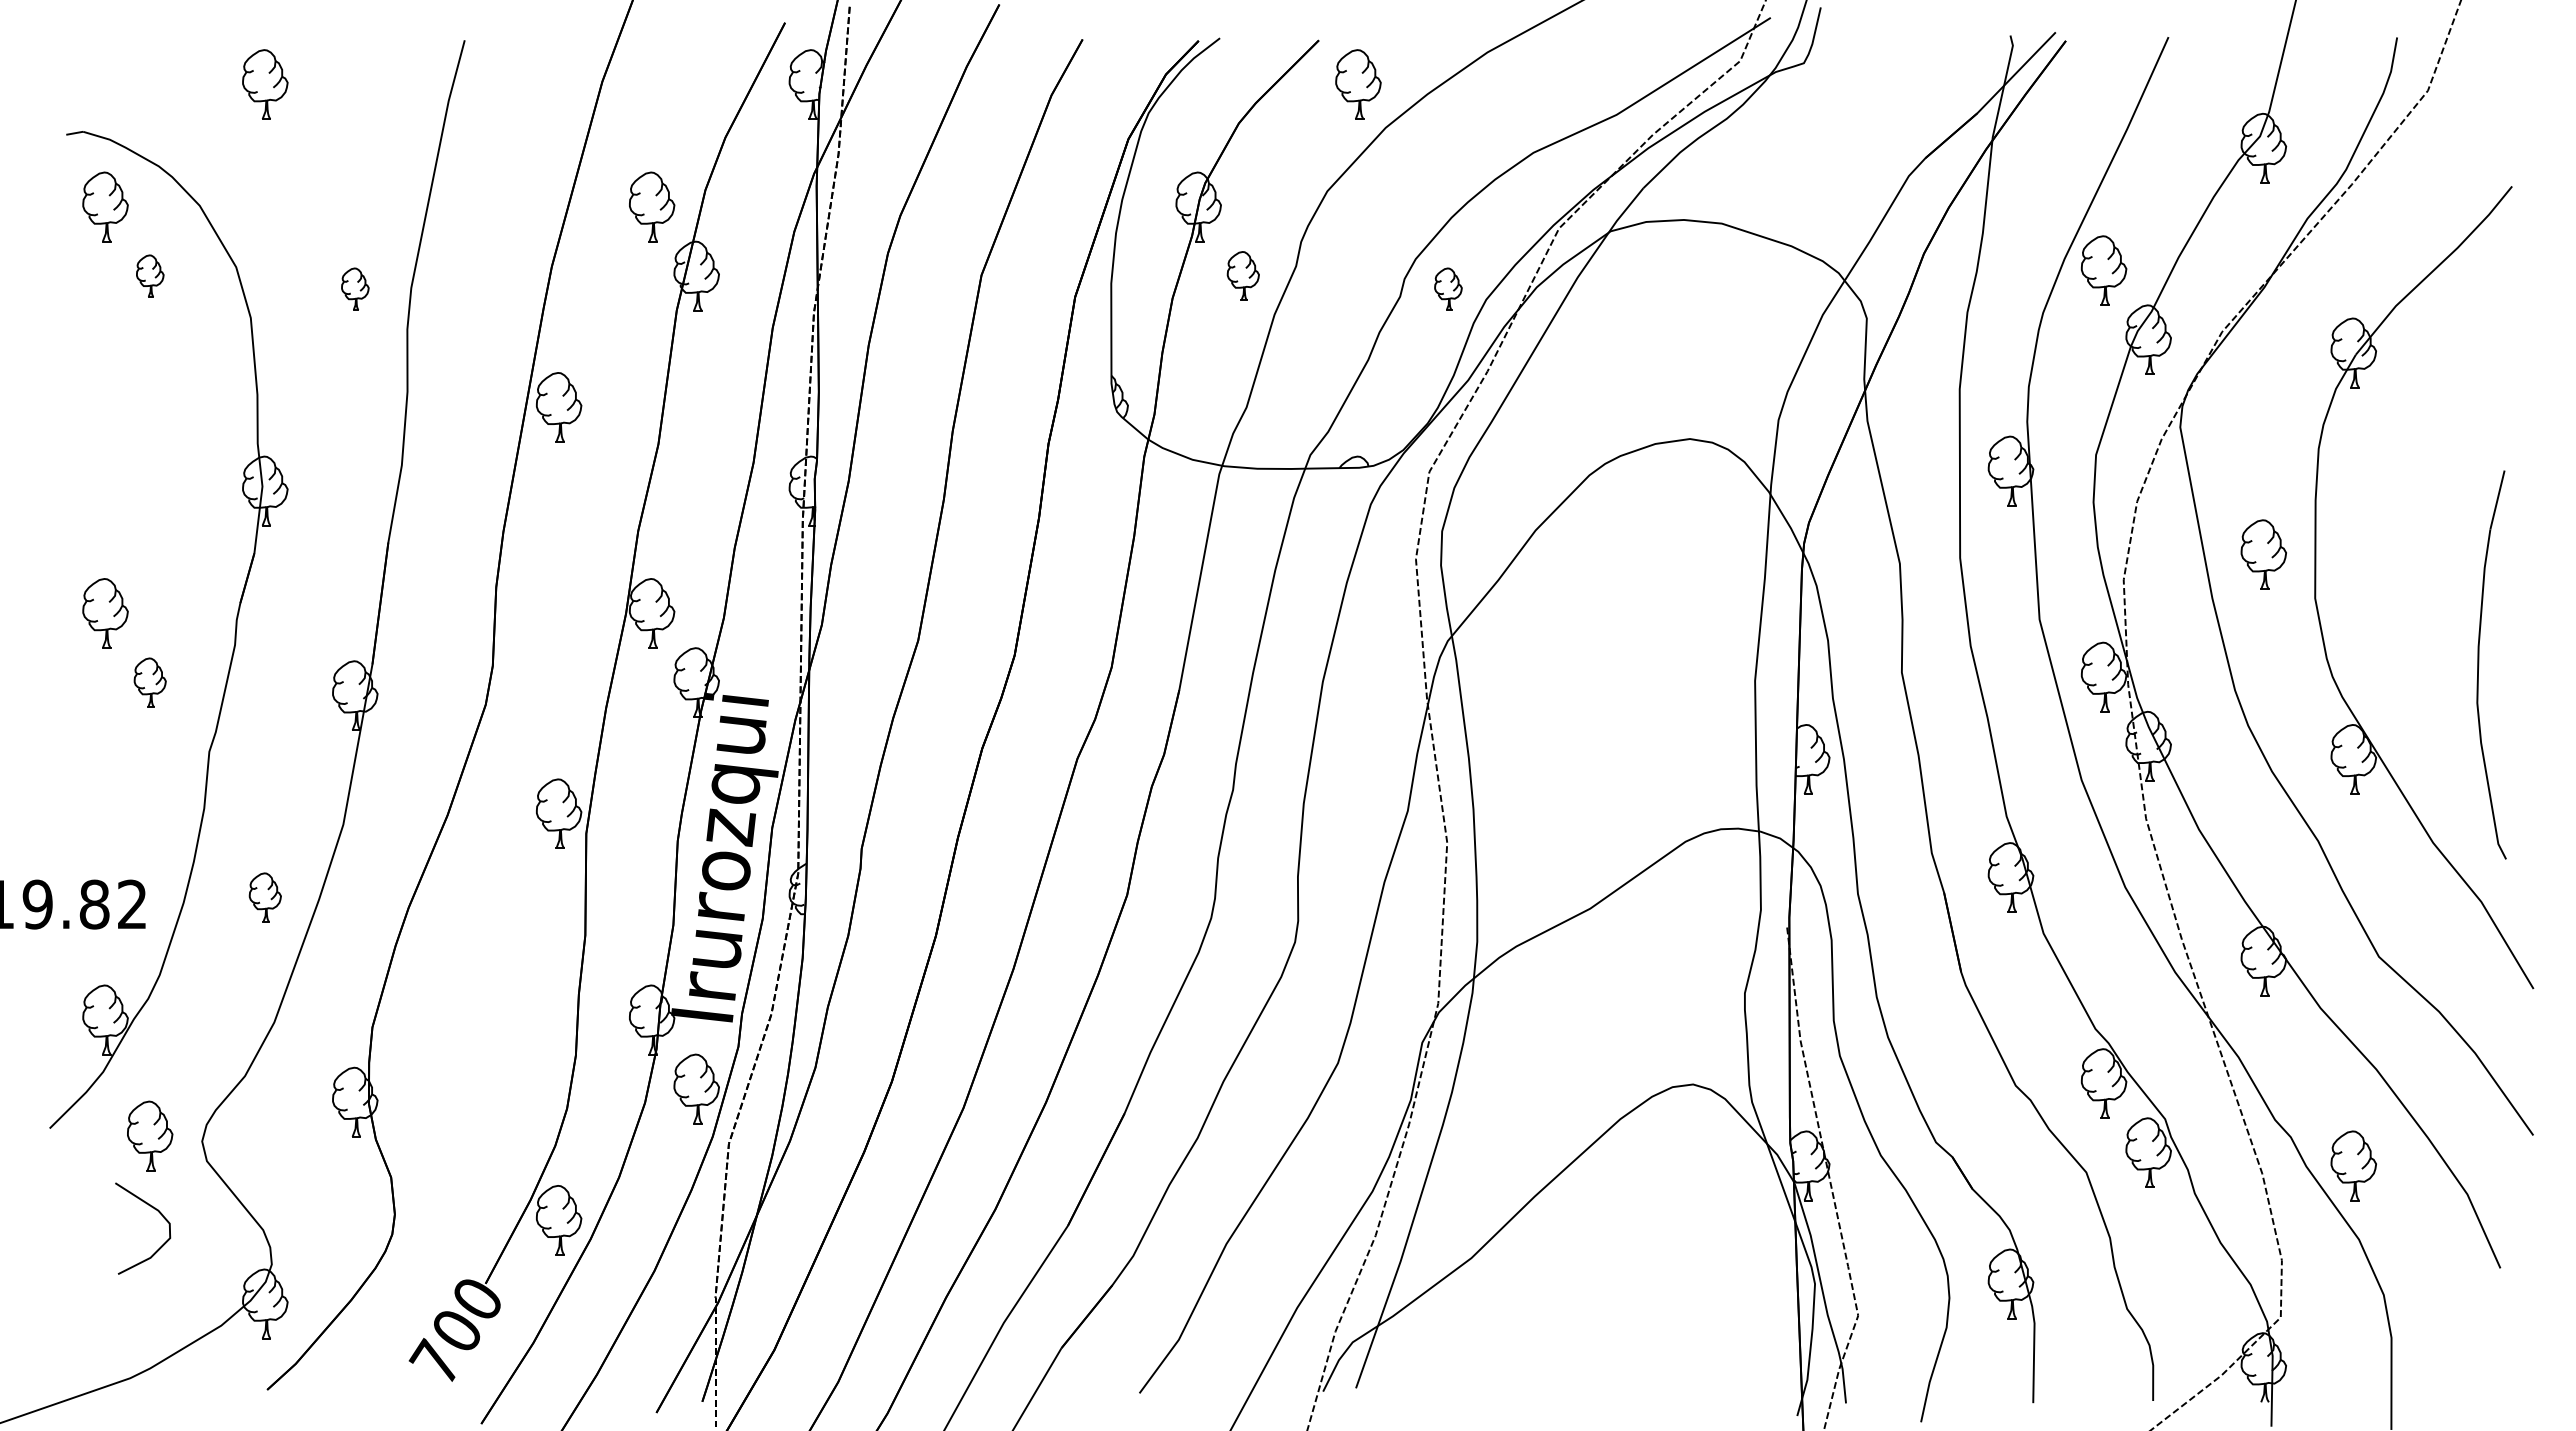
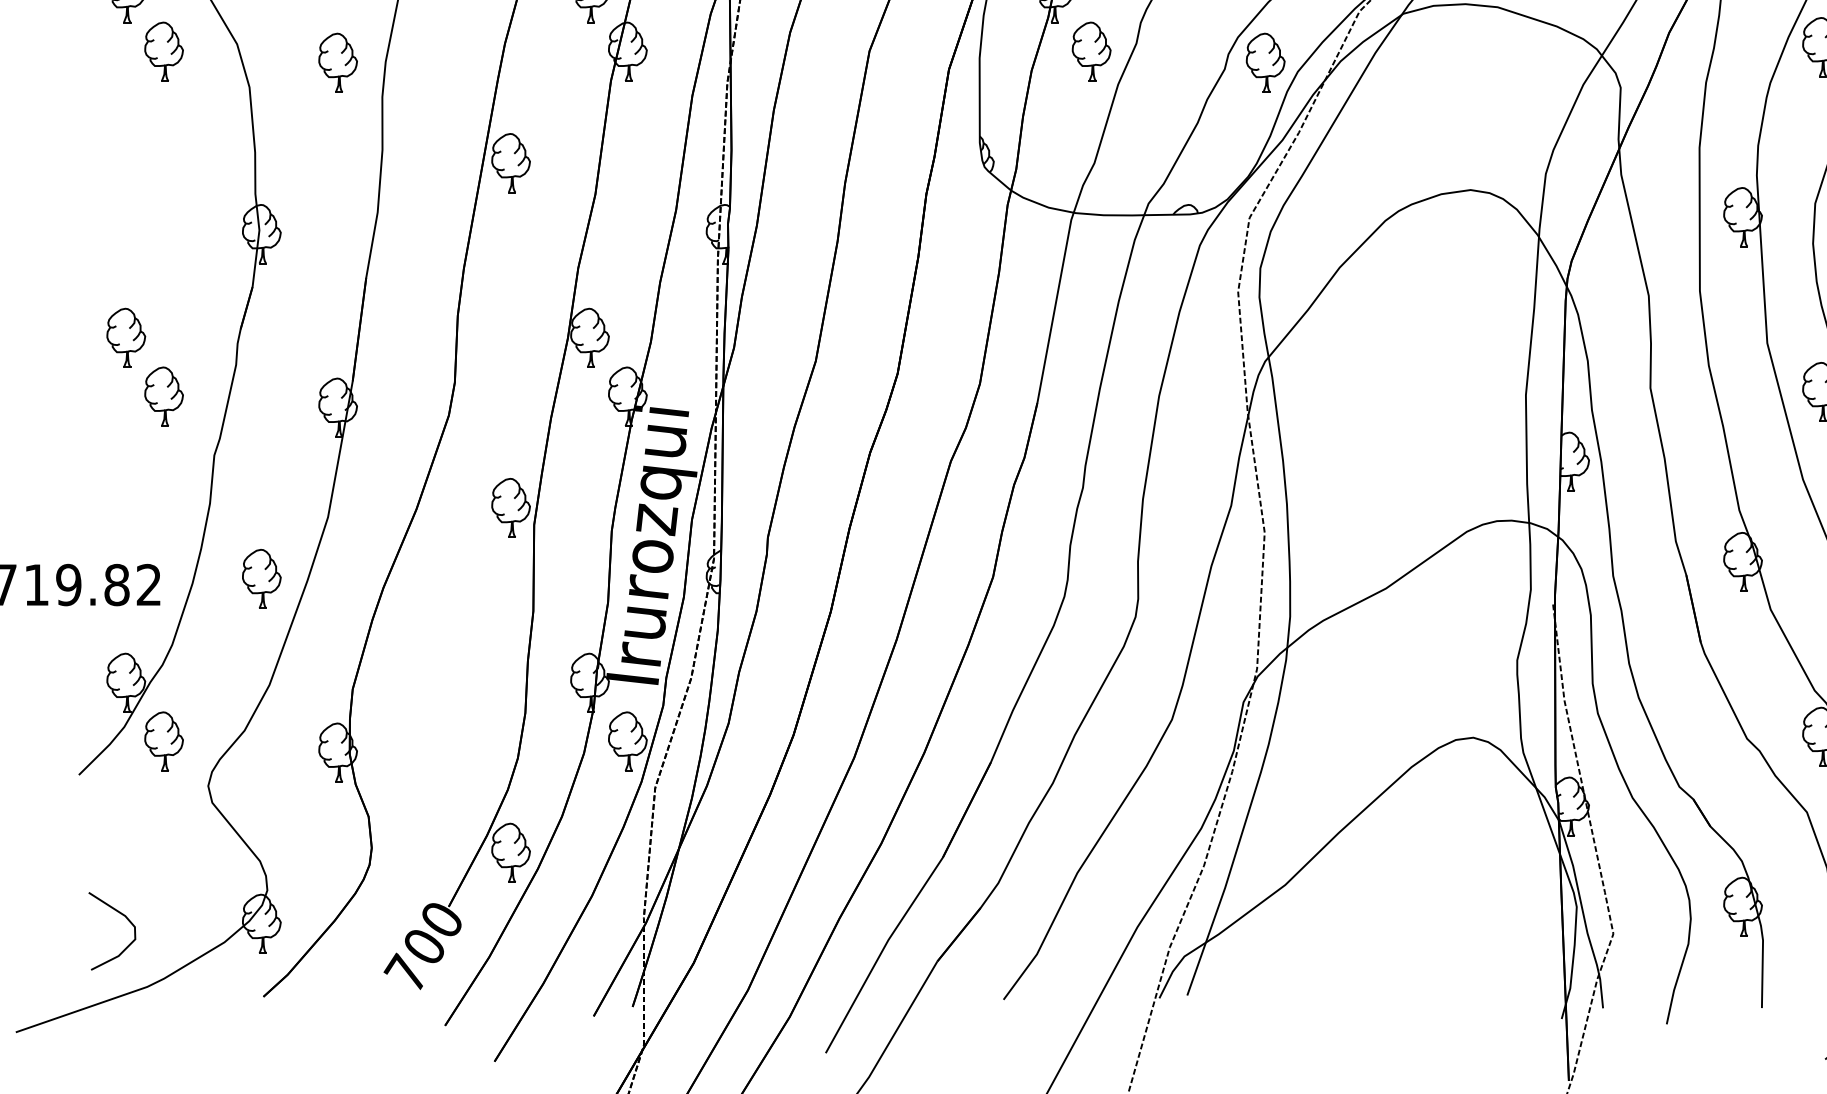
part: (150, 275) -> (164, 51), size x1.67
part: (1243, 275) -> (1091, 51), size x1.43
part: (355, 288) -> (338, 62), size x1.67
part: (1448, 288) -> (1265, 62), size x1.67
part: (150, 682) -> (164, 396), size x1.43
part: (265, 897) -> (261, 579), size x1.43
part: (150, 1135) -> (164, 741), moved
curve: (158, 1212) -> (125, 917), moved

